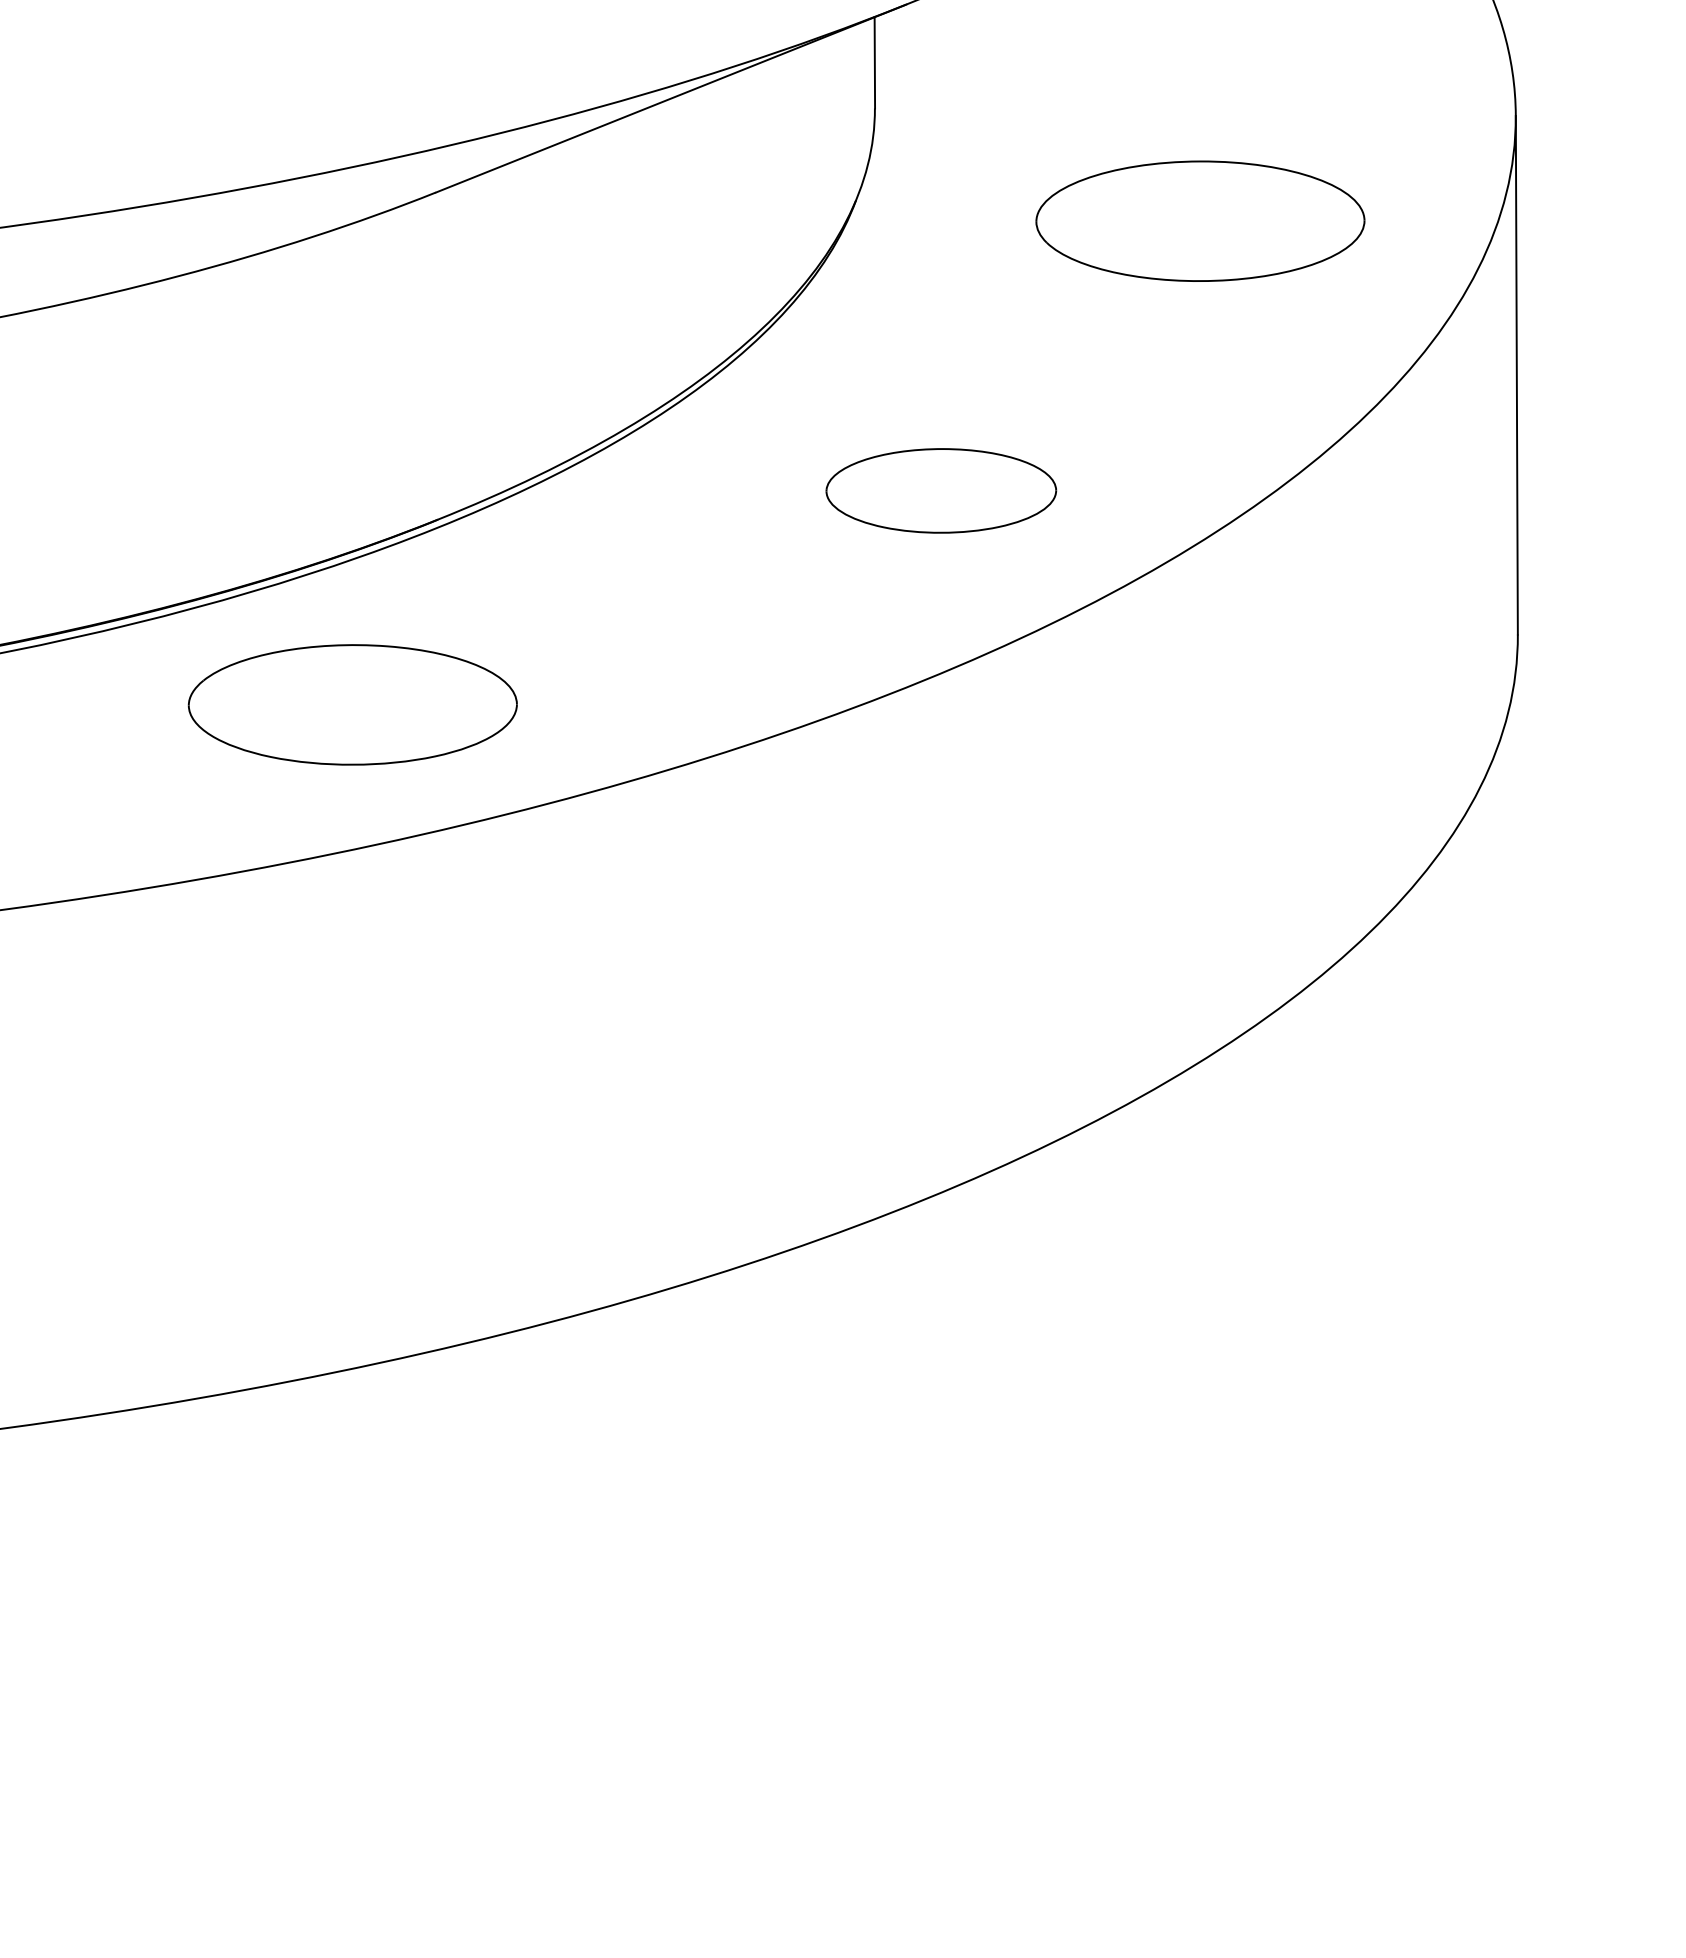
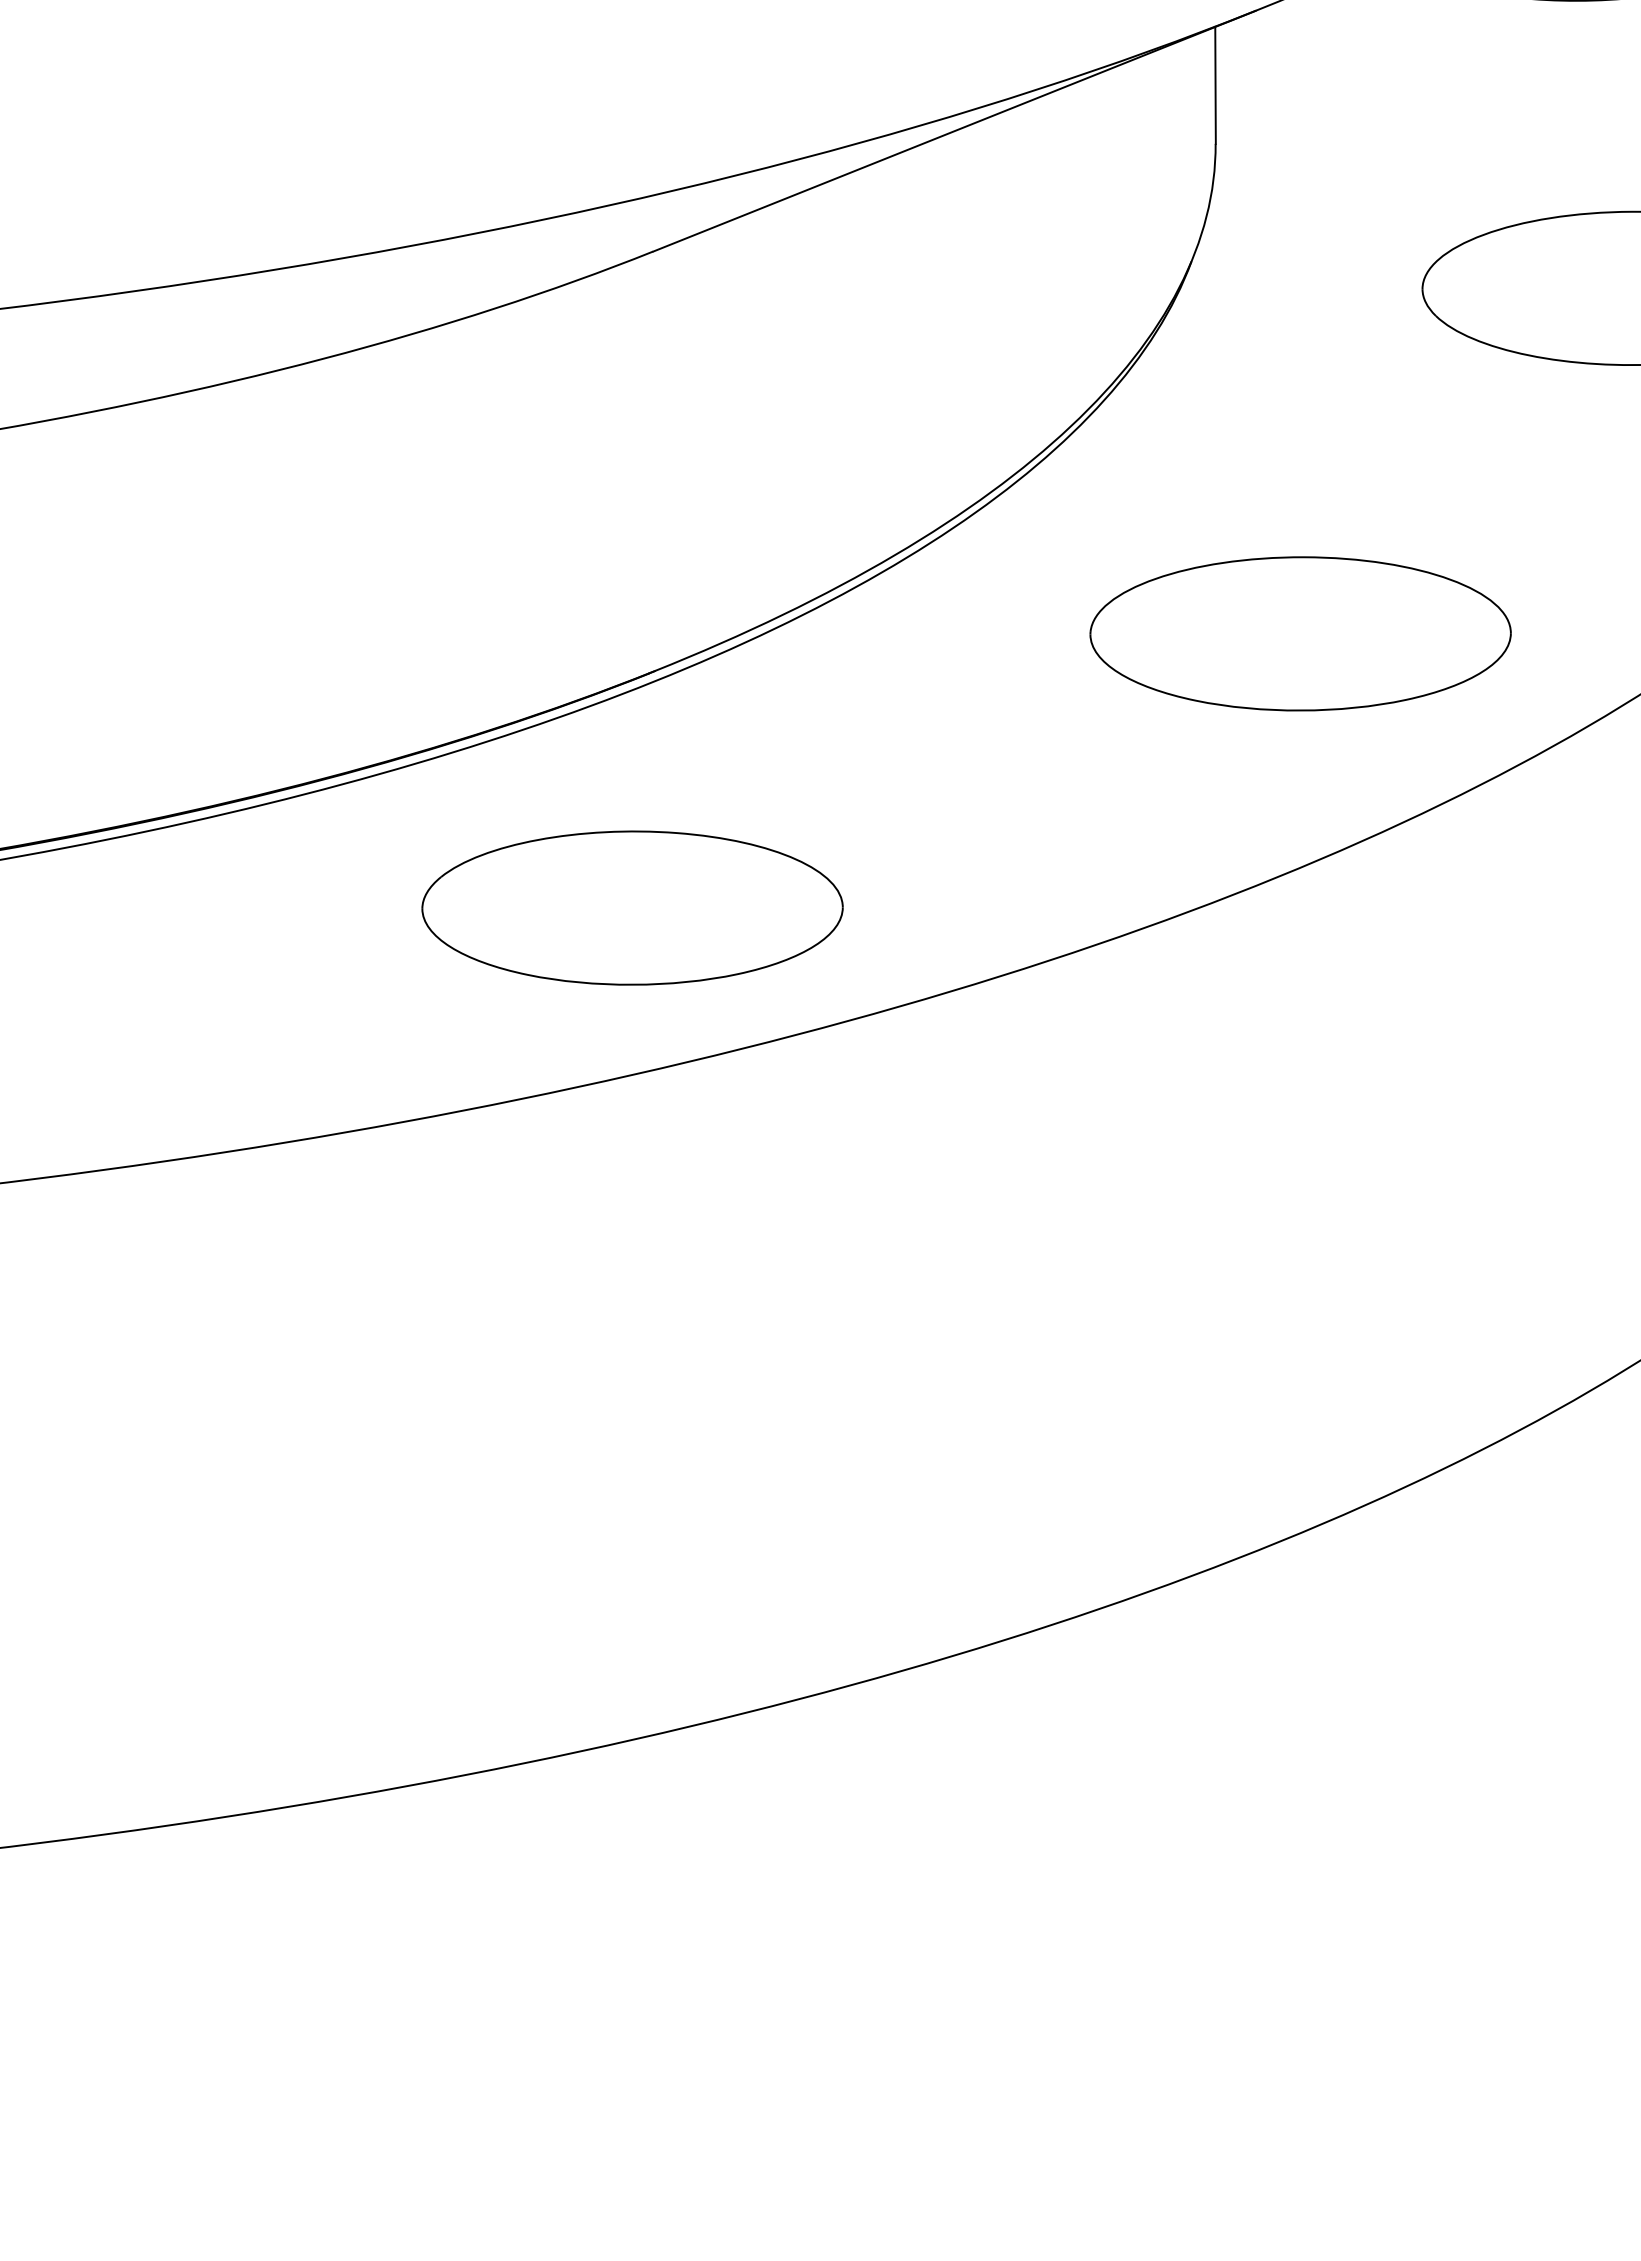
part: (941, 490) -> (1300, 633), size x1.43
part: (352, 704) -> (632, 907), moved

